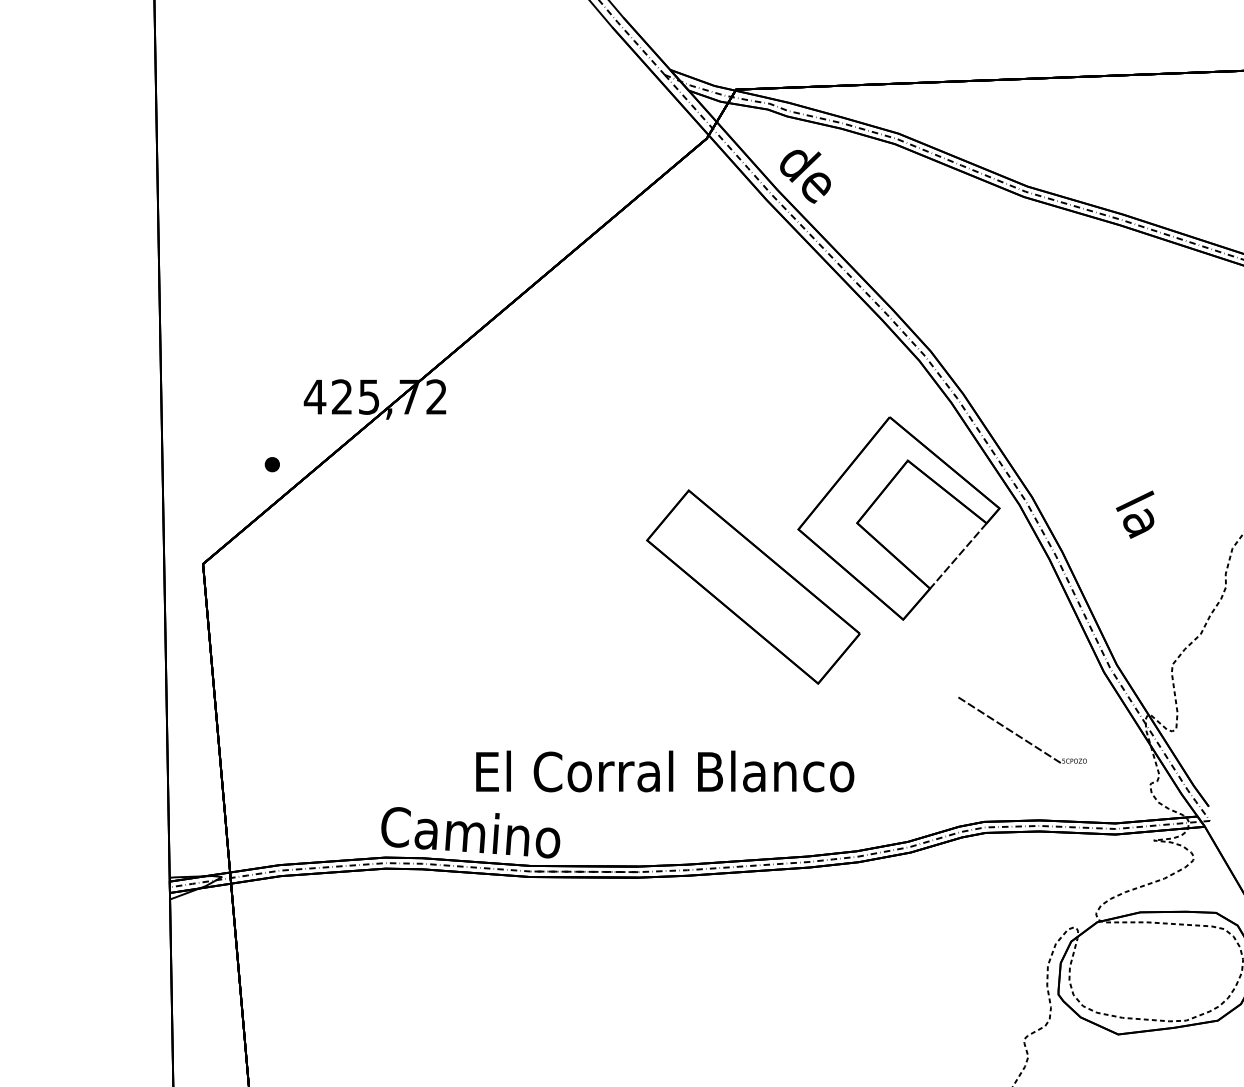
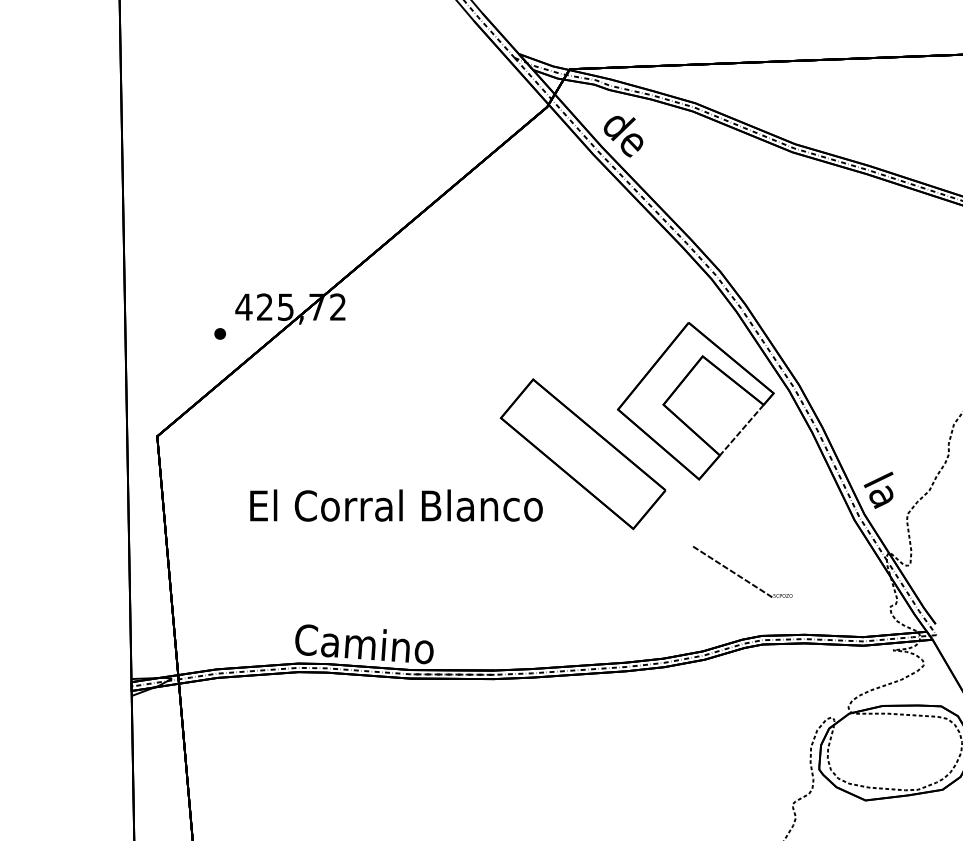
part: (271, 464) -> (219, 333), moved
text: (1135, 514) -> (878, 490), moved
part: (1022, 730) -> (742, 572), moved
text: (665, 771) -> (396, 505), moved

